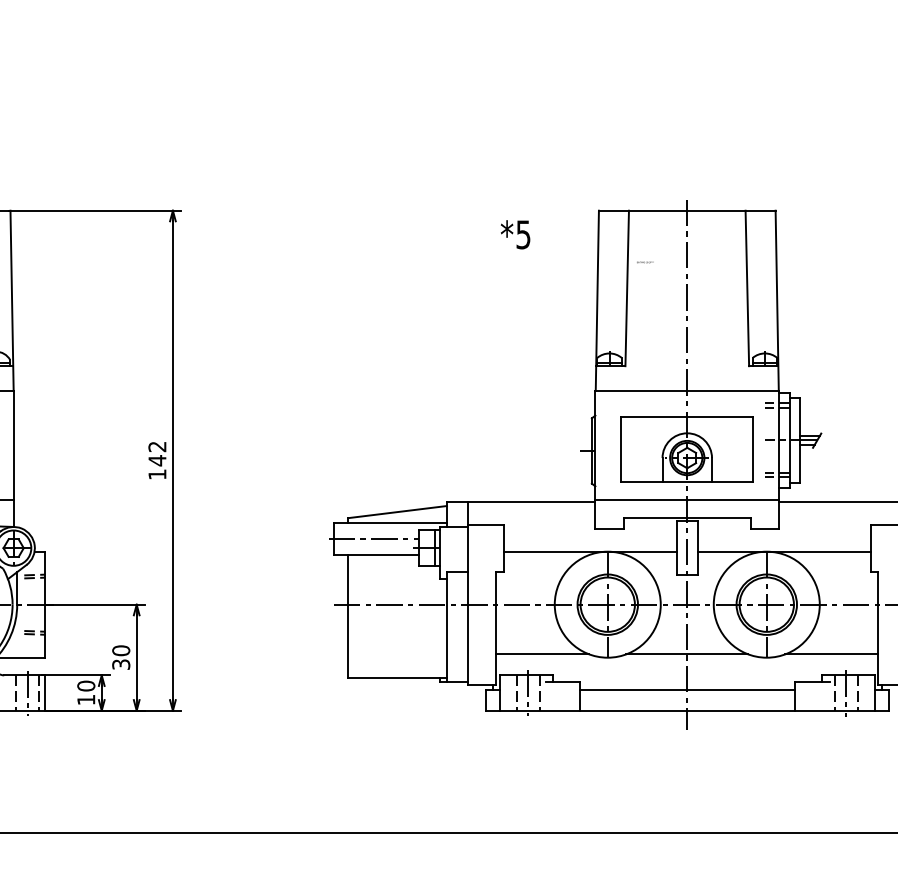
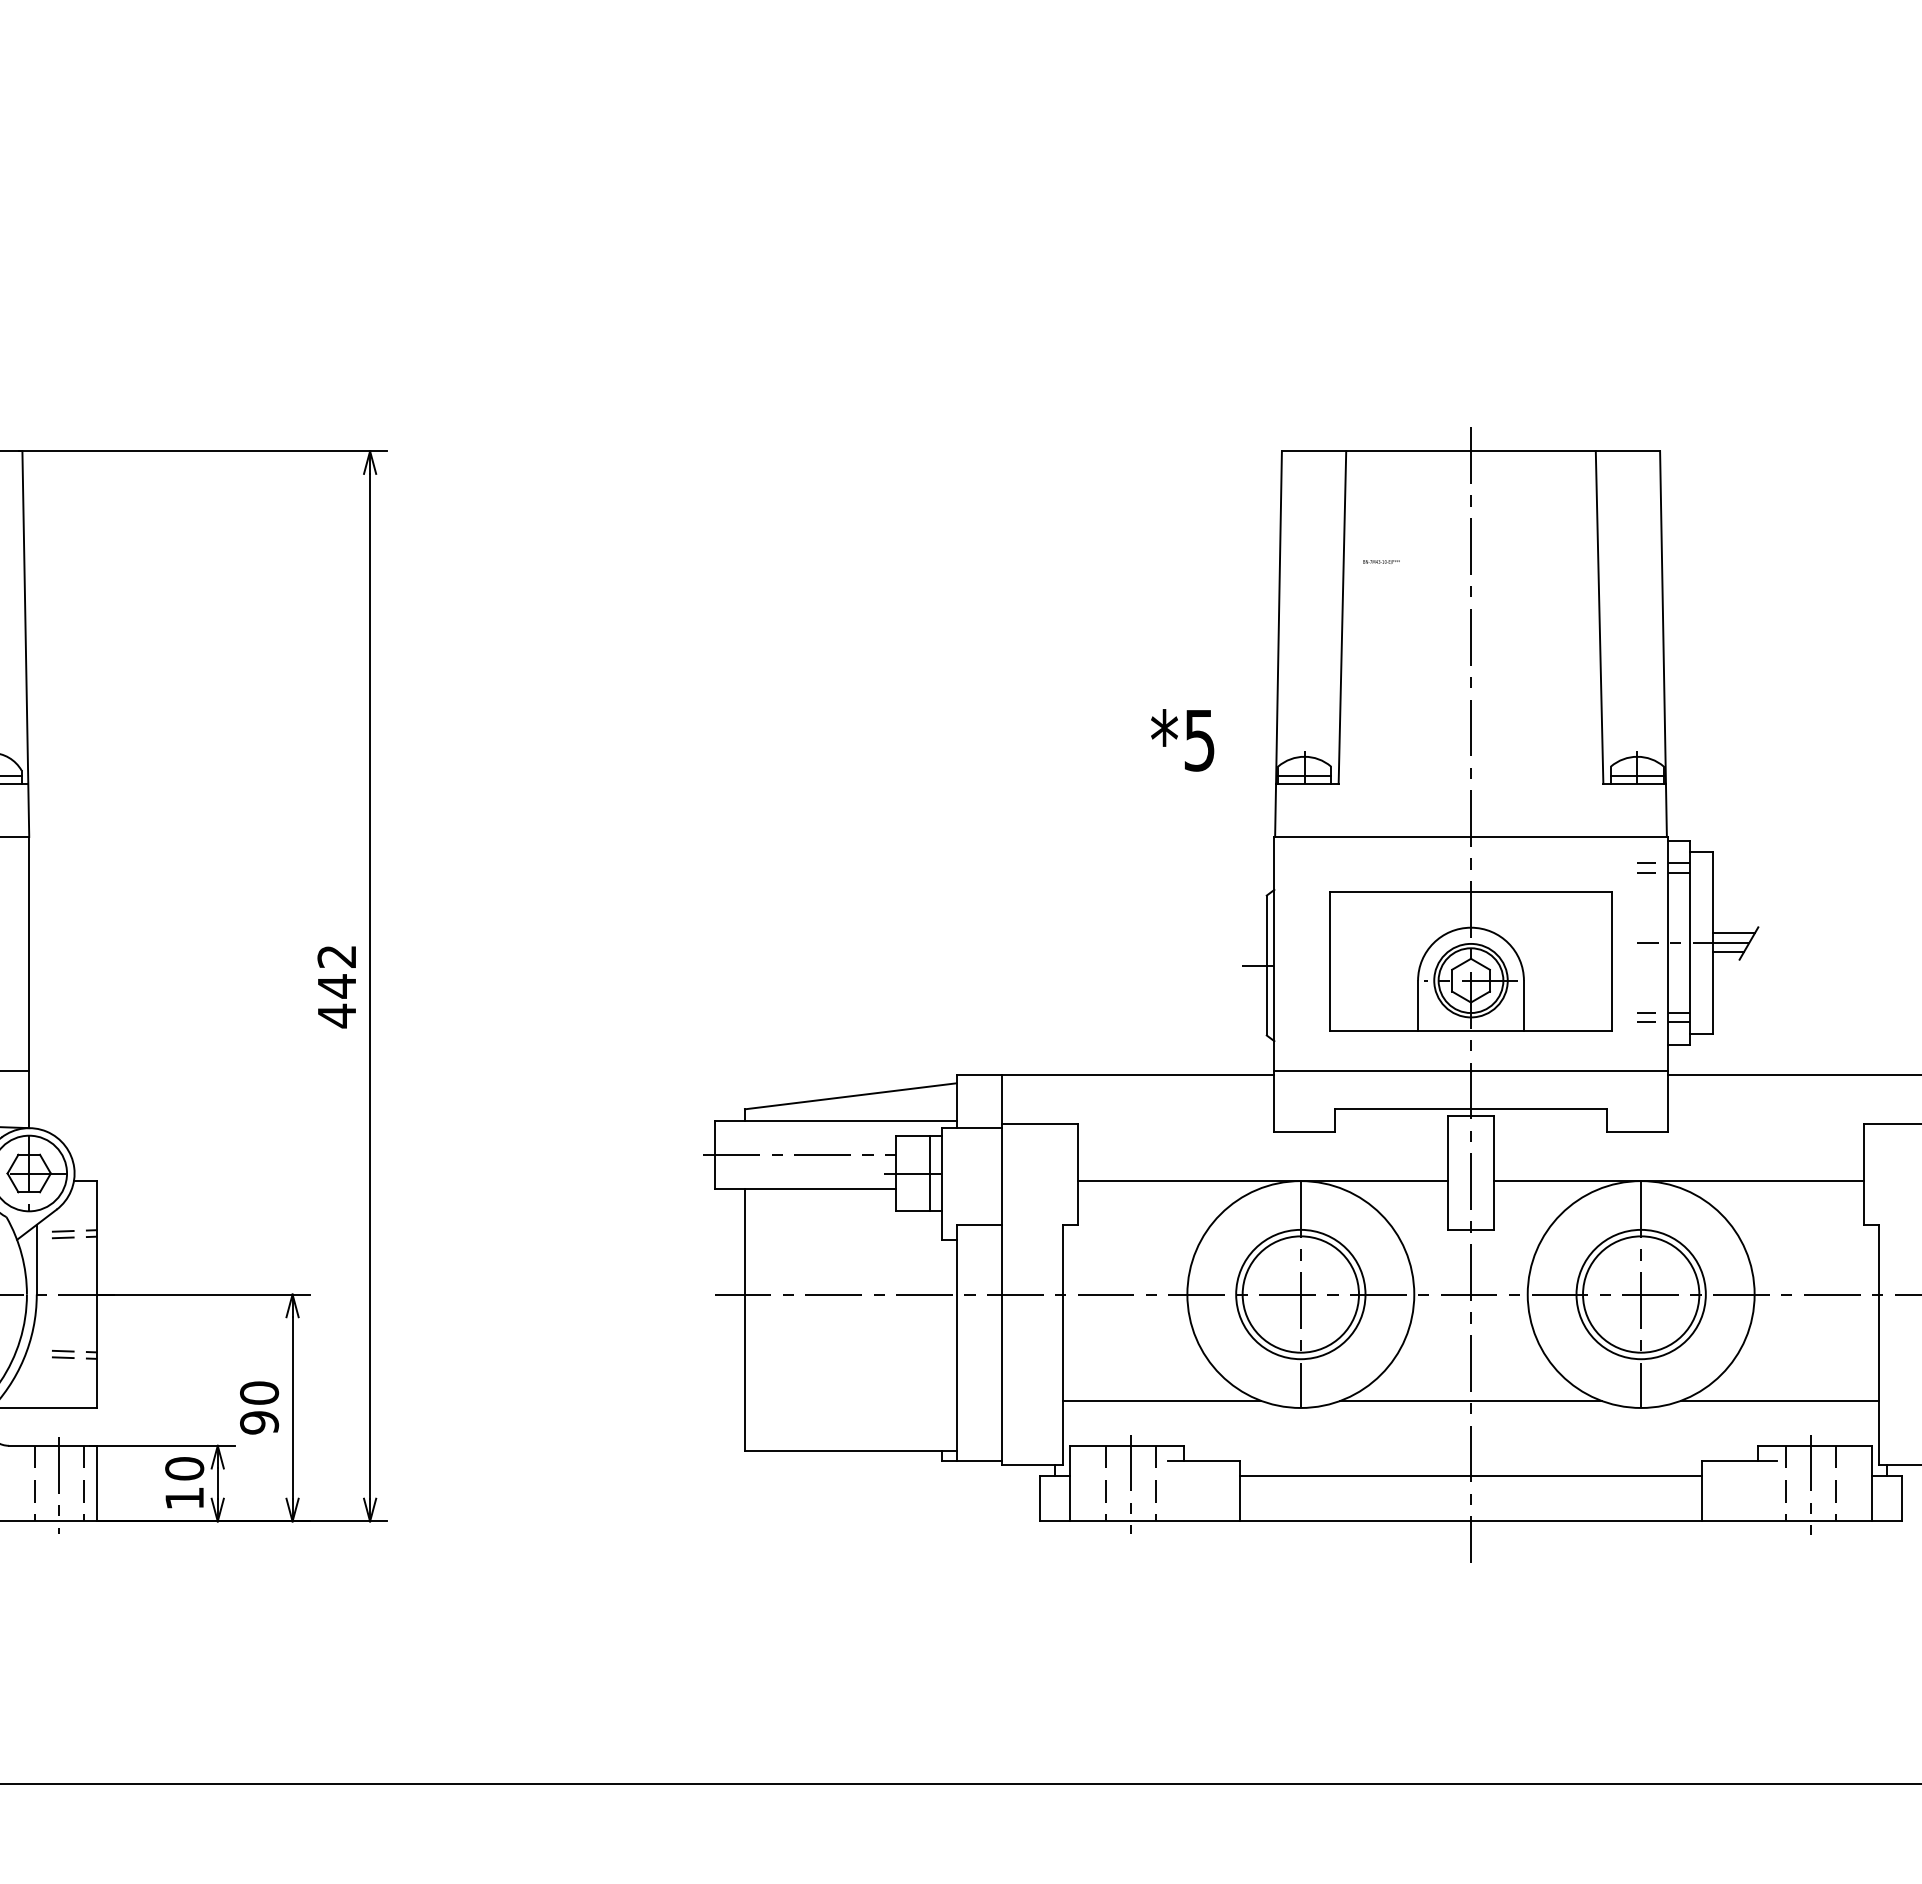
text: (515, 234) -> (1182, 739), moved
text: (157, 474) -> (337, 1015), 142 -> 442
text: (121, 664) -> (260, 1422), 30 -> 90

